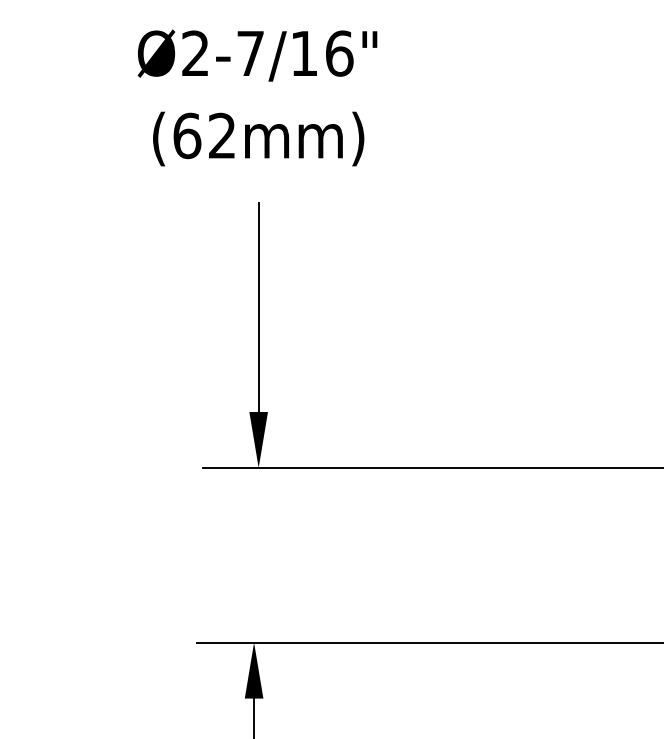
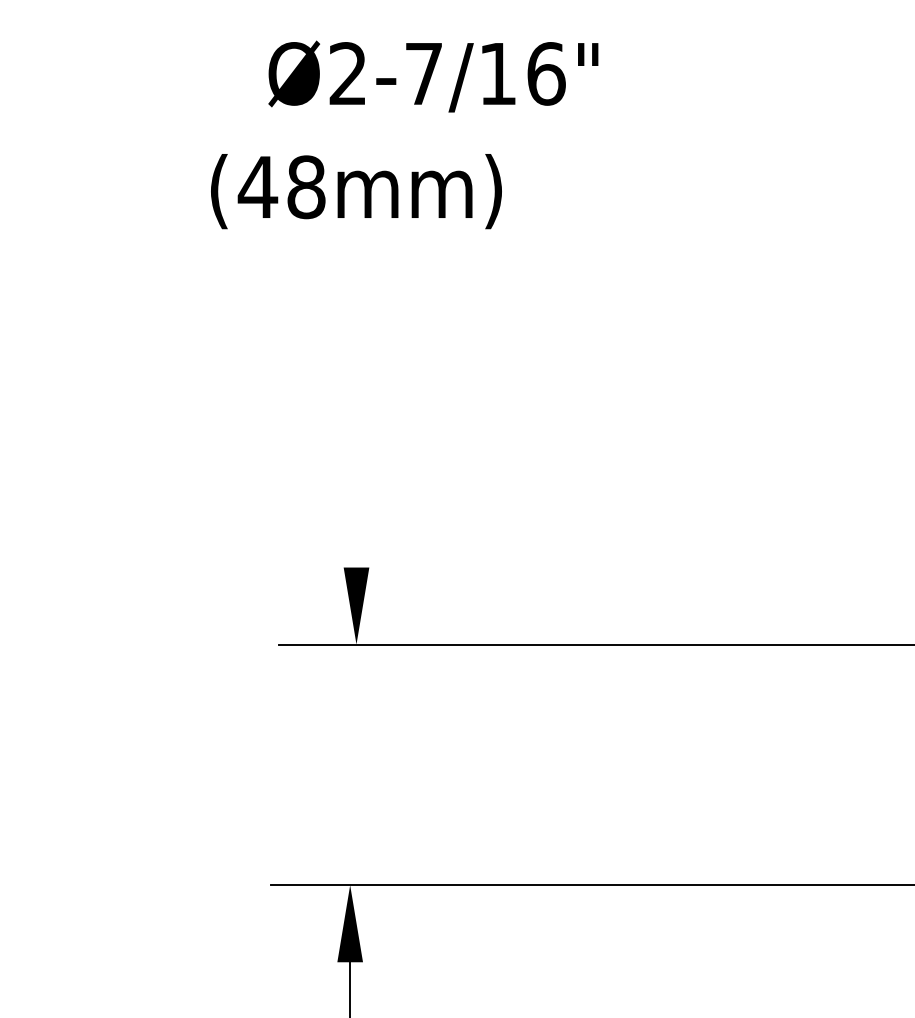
text: (257, 55) -> (433, 76), moved
text: (204, 135) -> (281, 186), (62mm) -> (48mm)
line: (258, 307) -> (356, 423), removed

